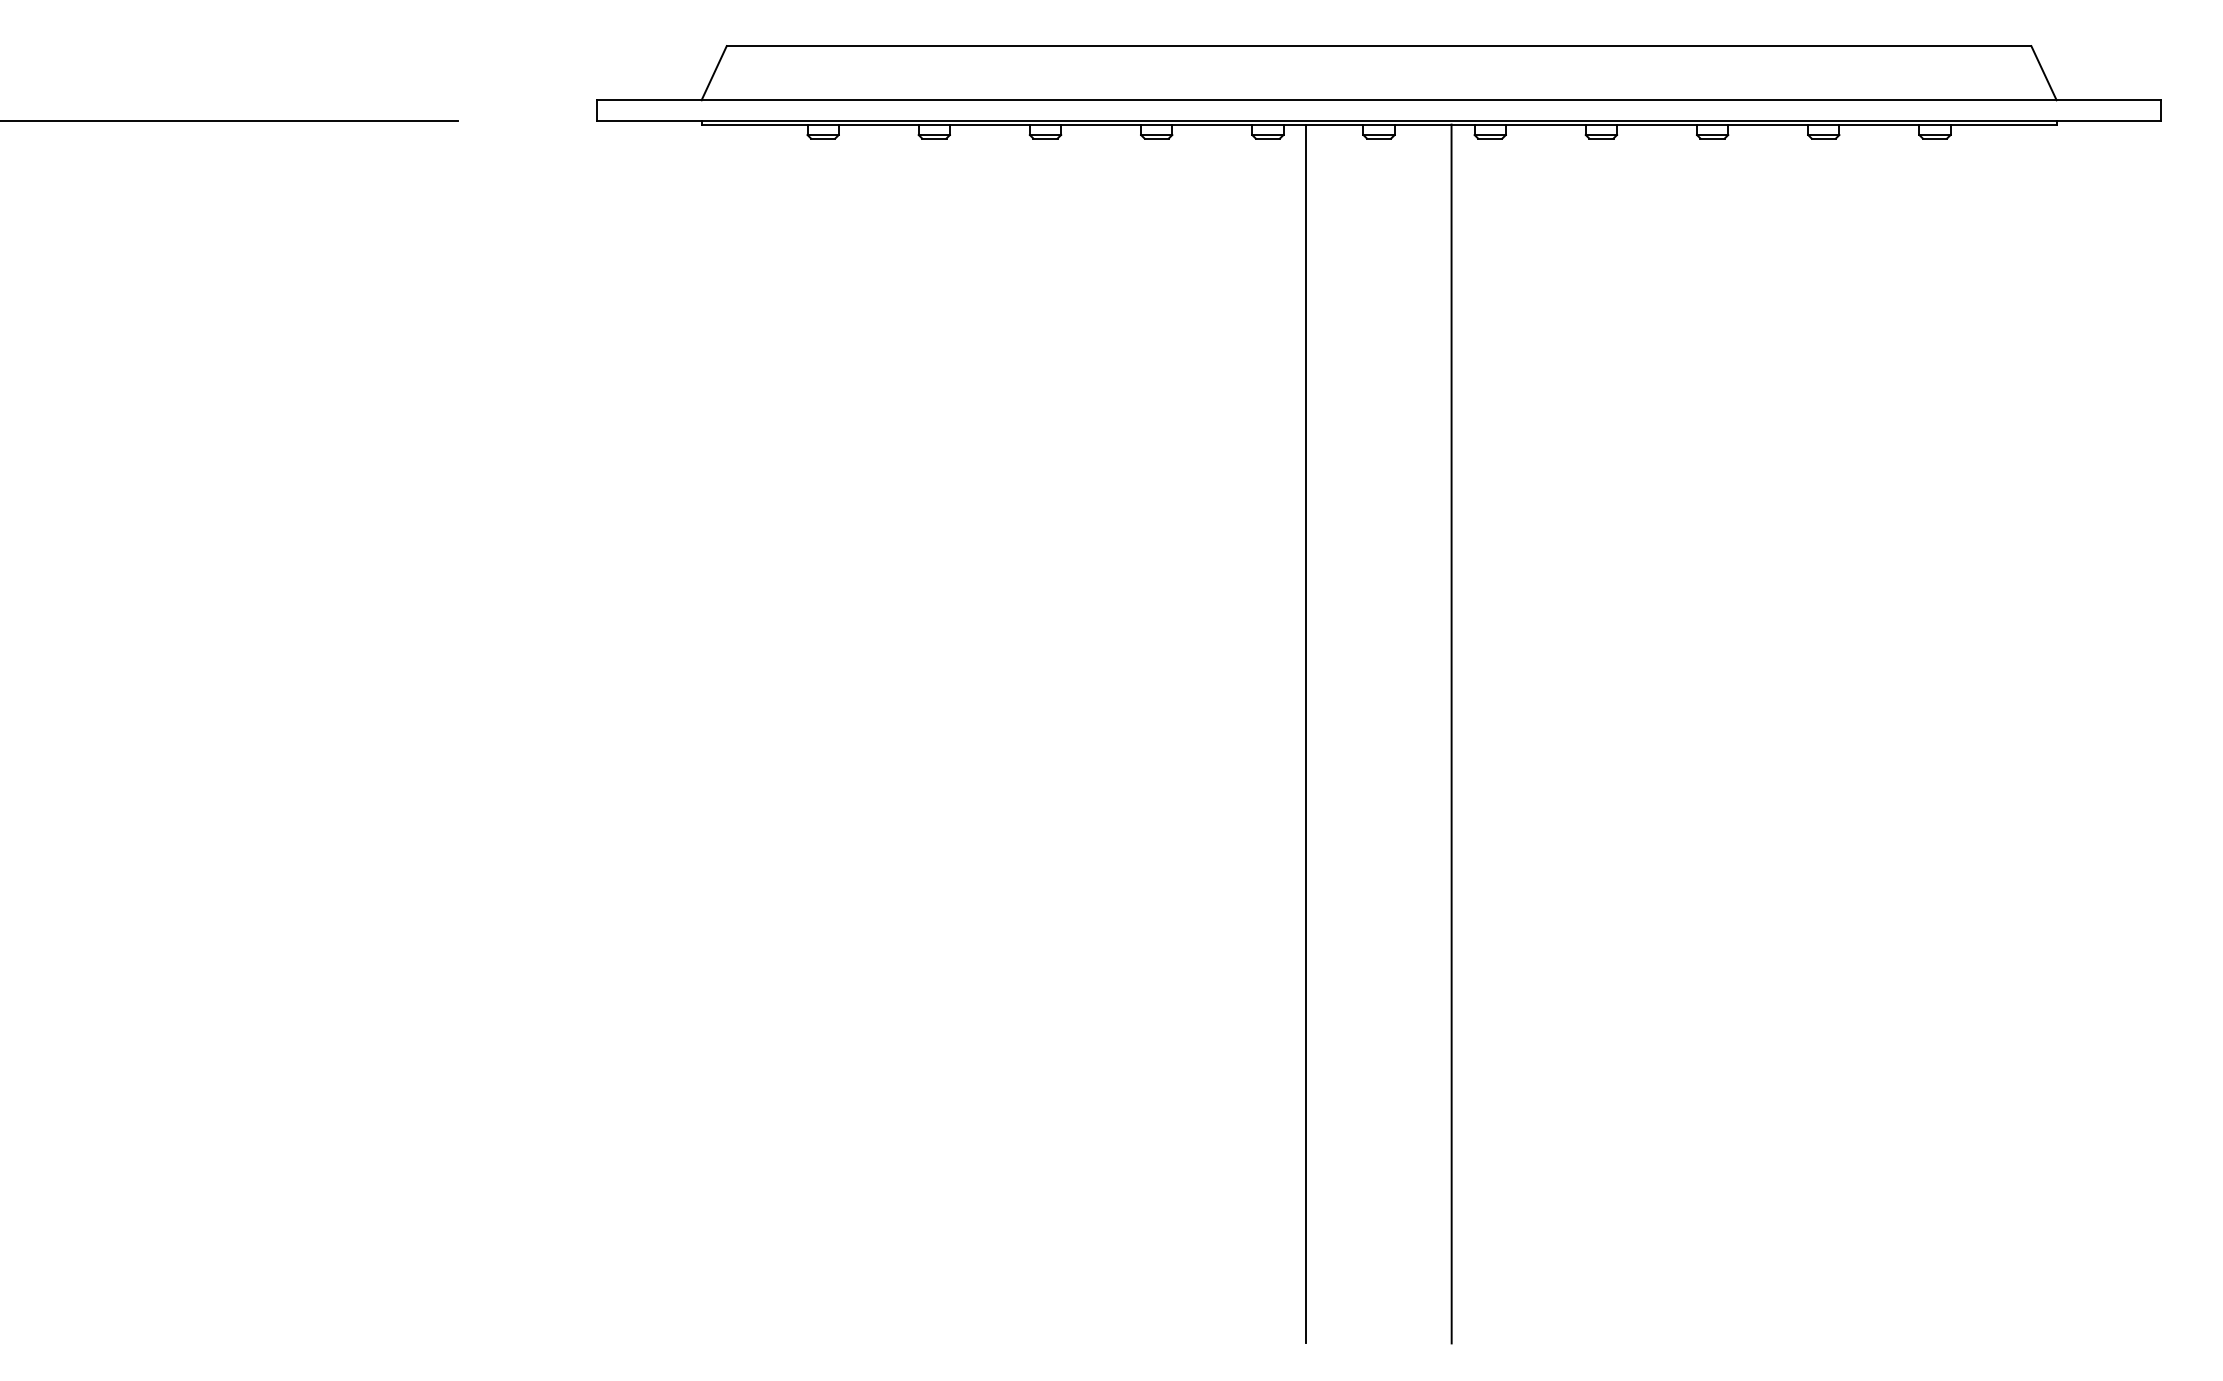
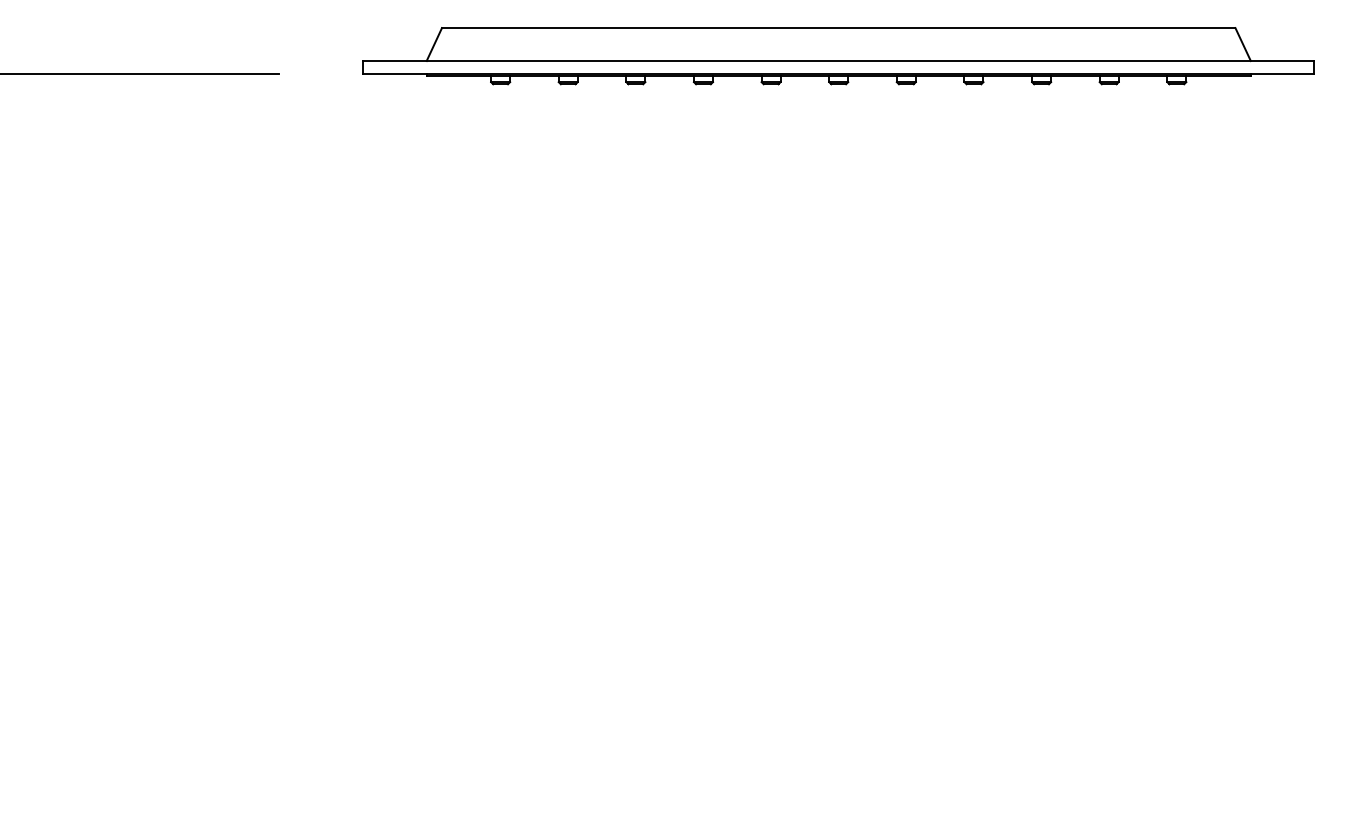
line: (1306, 734) -> (794, 446), removed
line: (1451, 734) -> (882, 446), removed

